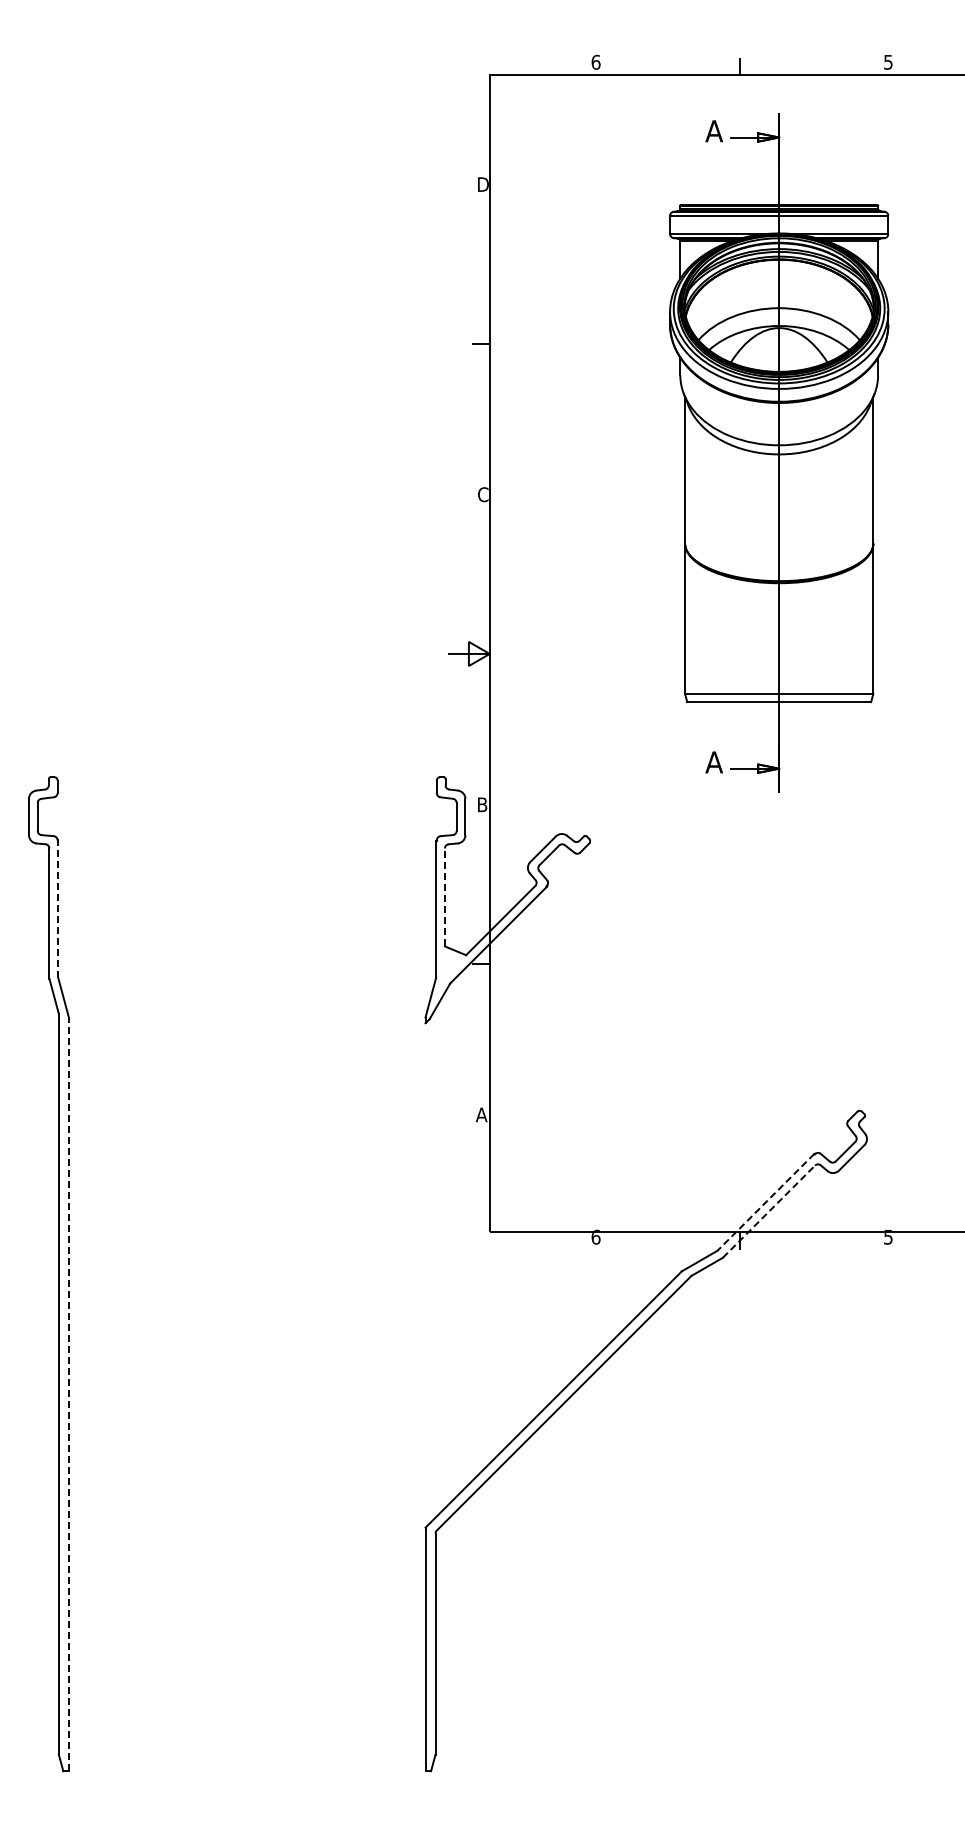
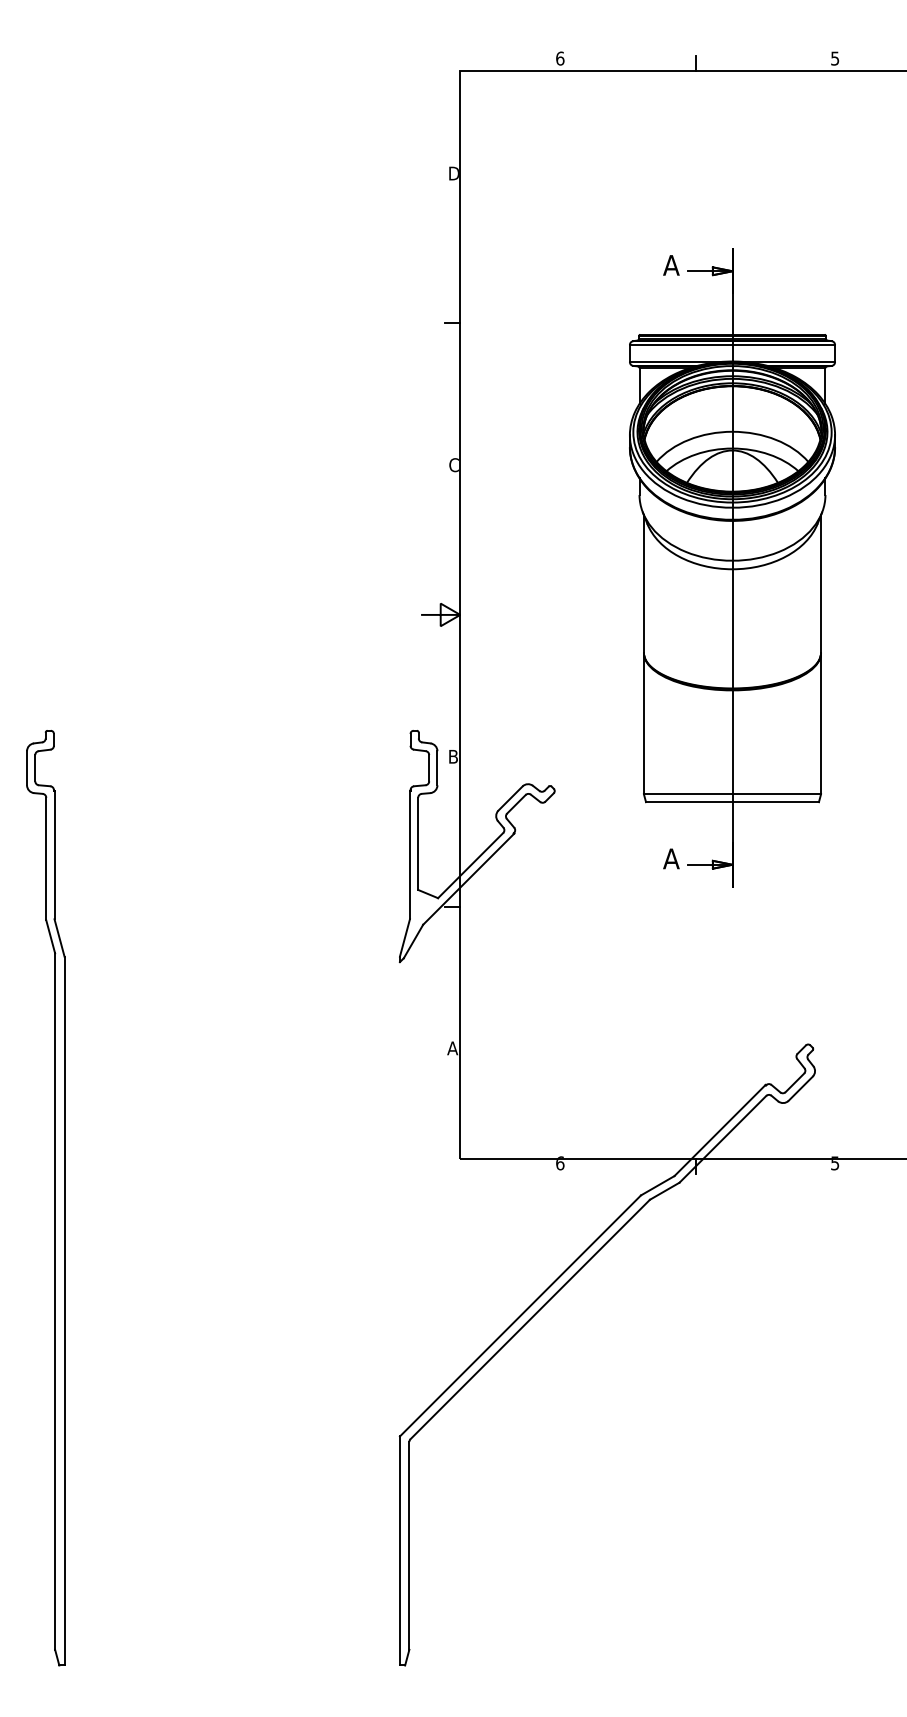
part: (779, 452) -> (732, 567), moved
line: (444, 896) -> (417, 842), dashed -> solid
line: (58, 908) -> (54, 854), dashed -> solid
line: (765, 1202) -> (719, 1130), dashed -> solid
line: (769, 1211) -> (723, 1139), dashed -> solid
line: (68, 1394) -> (64, 1311), dashed -> solid

